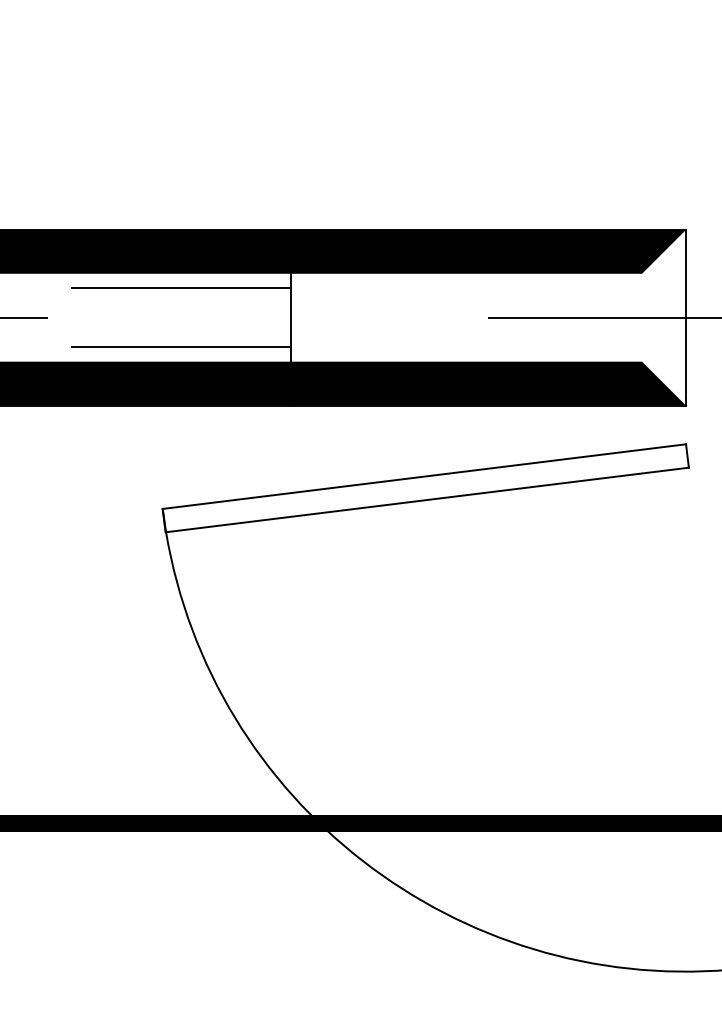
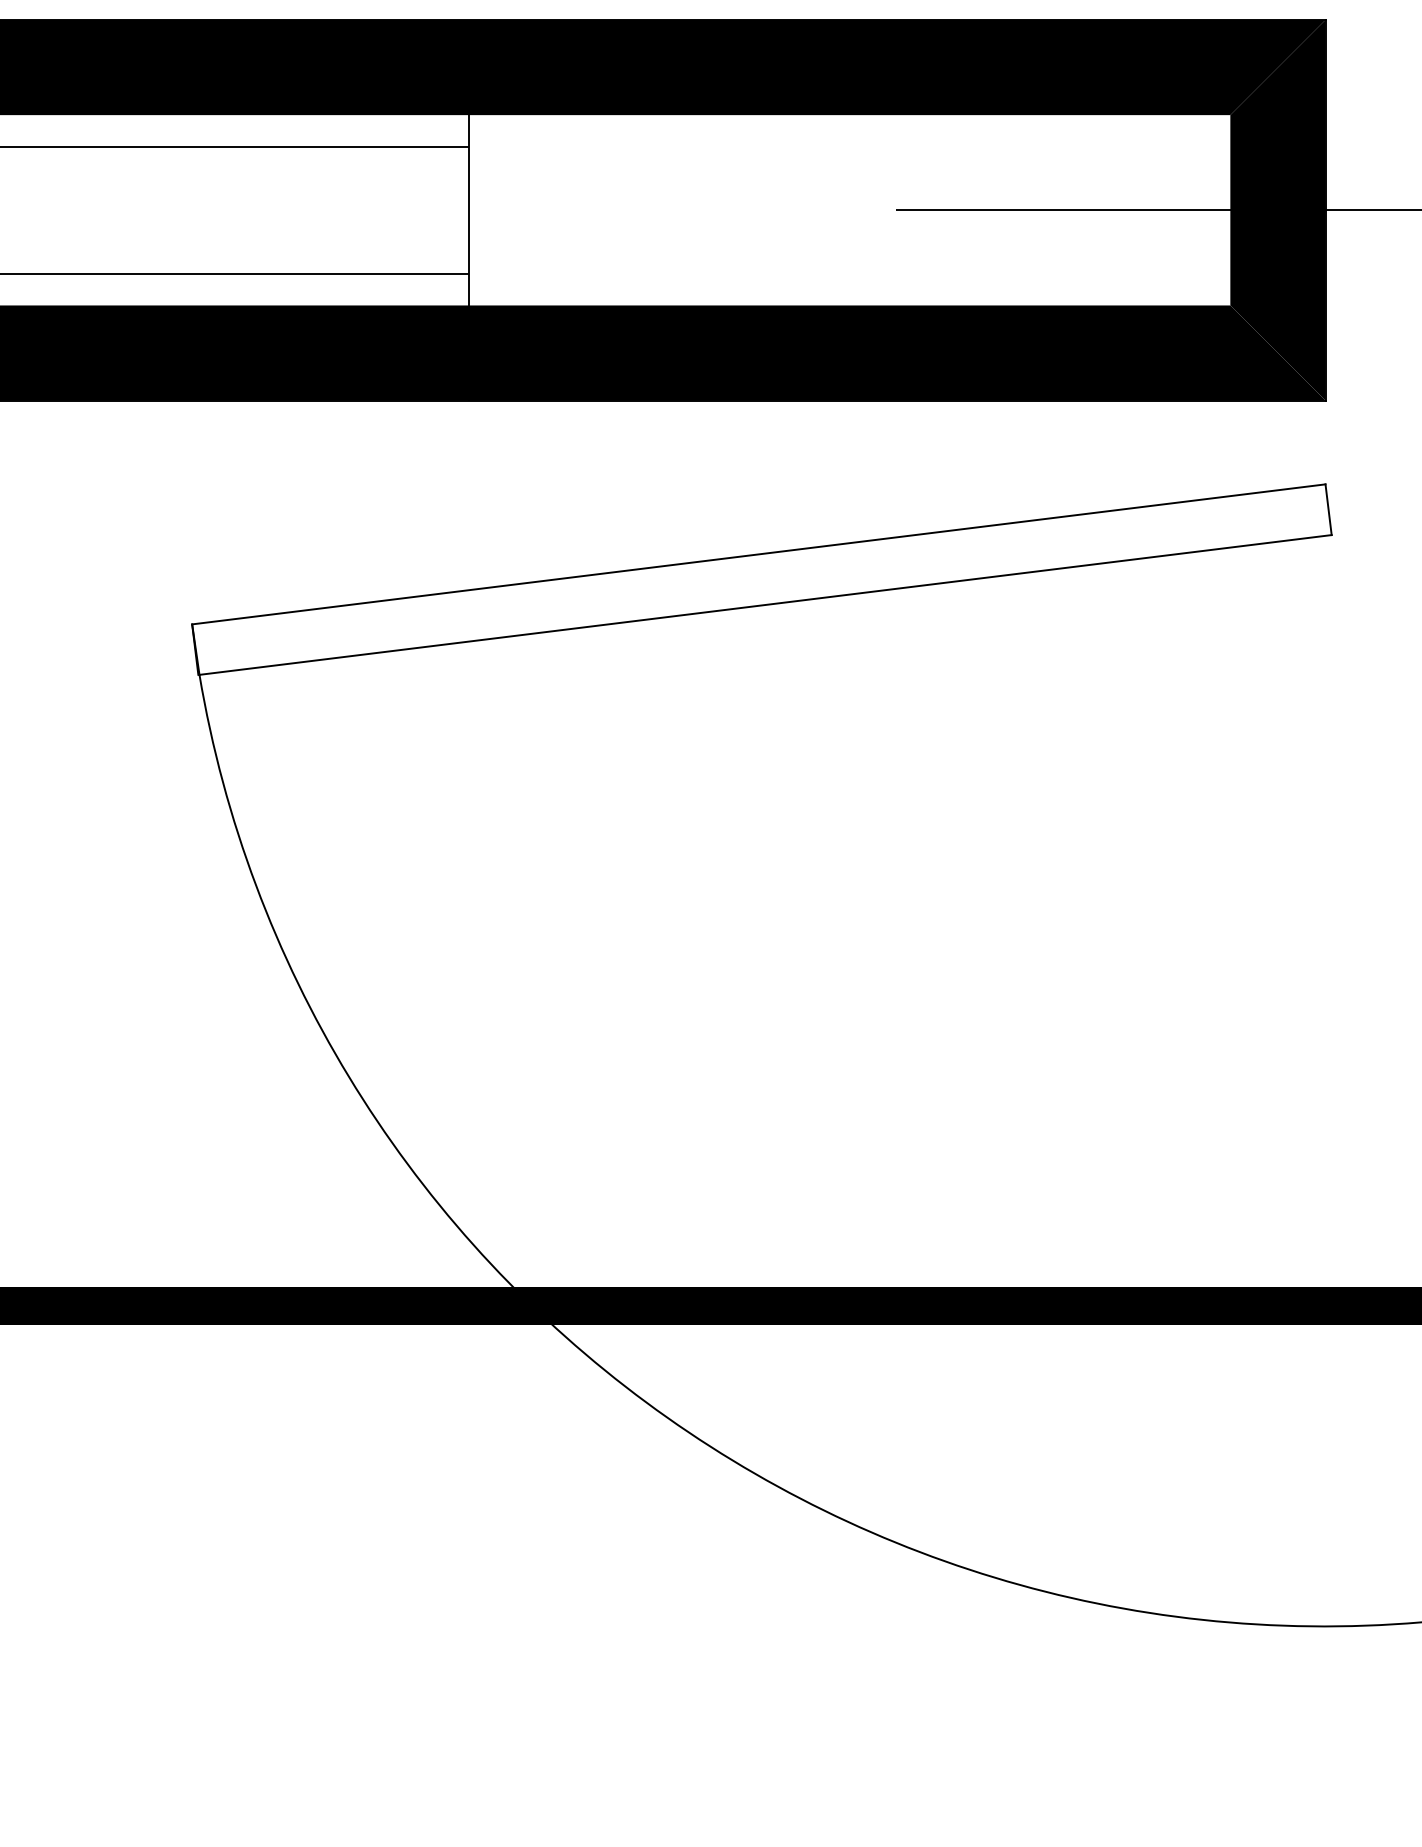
fill: (664, 317) -> (1278, 209), added

